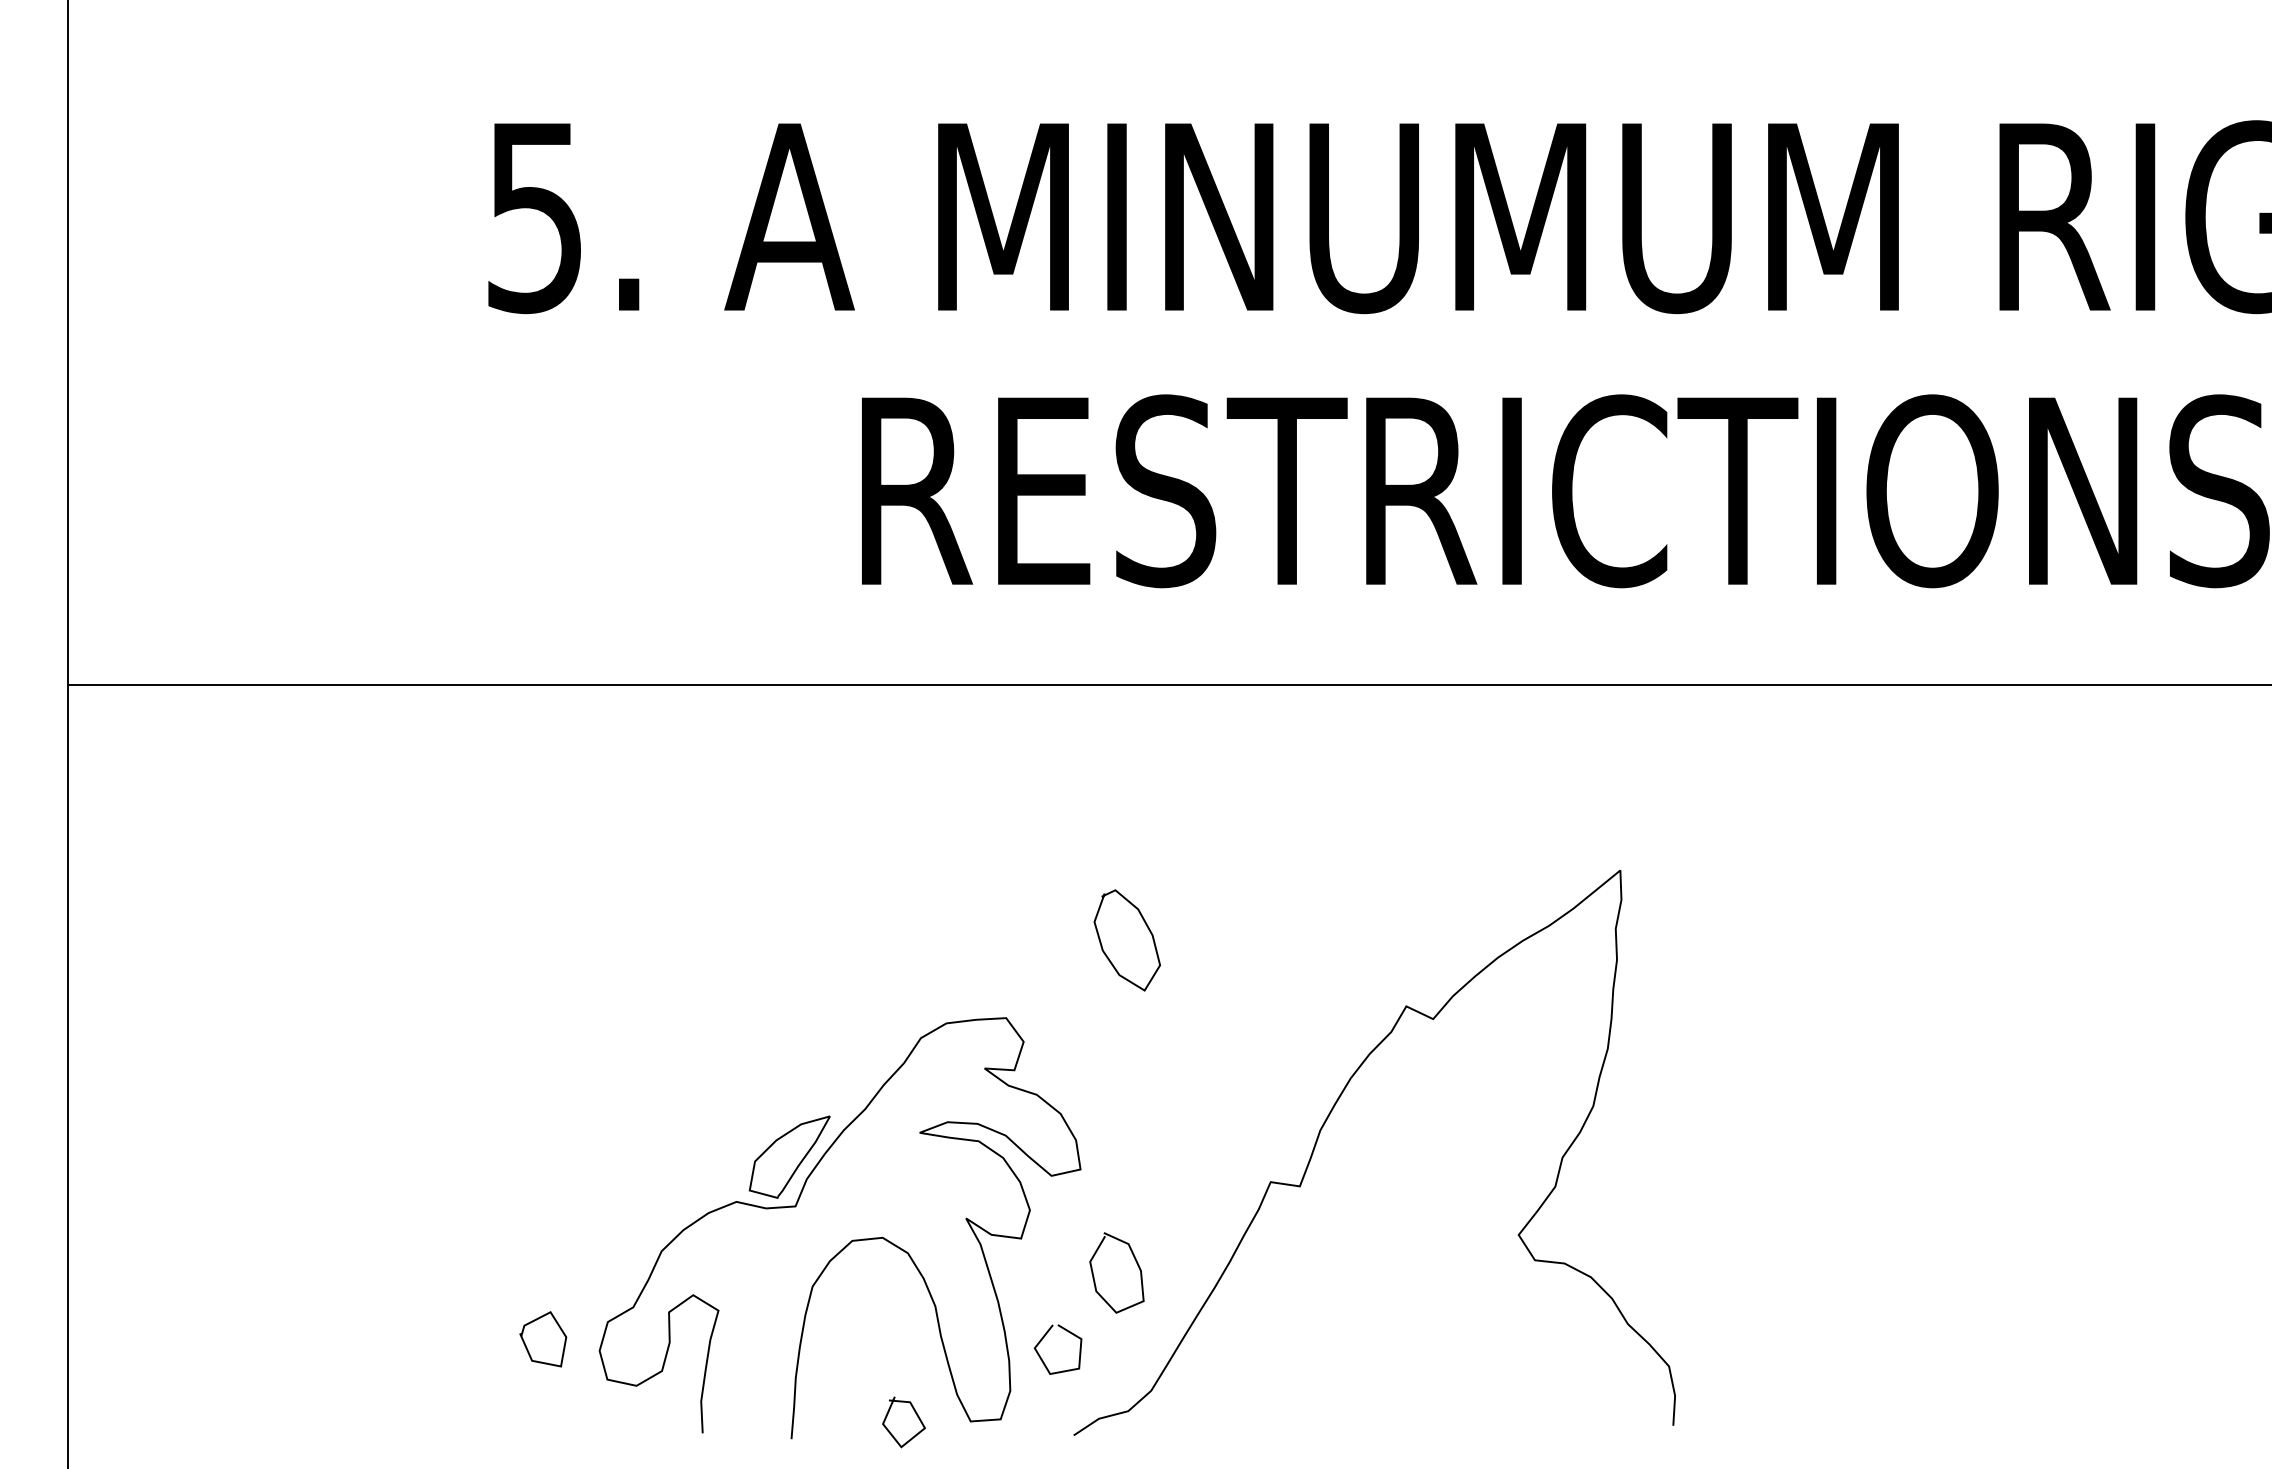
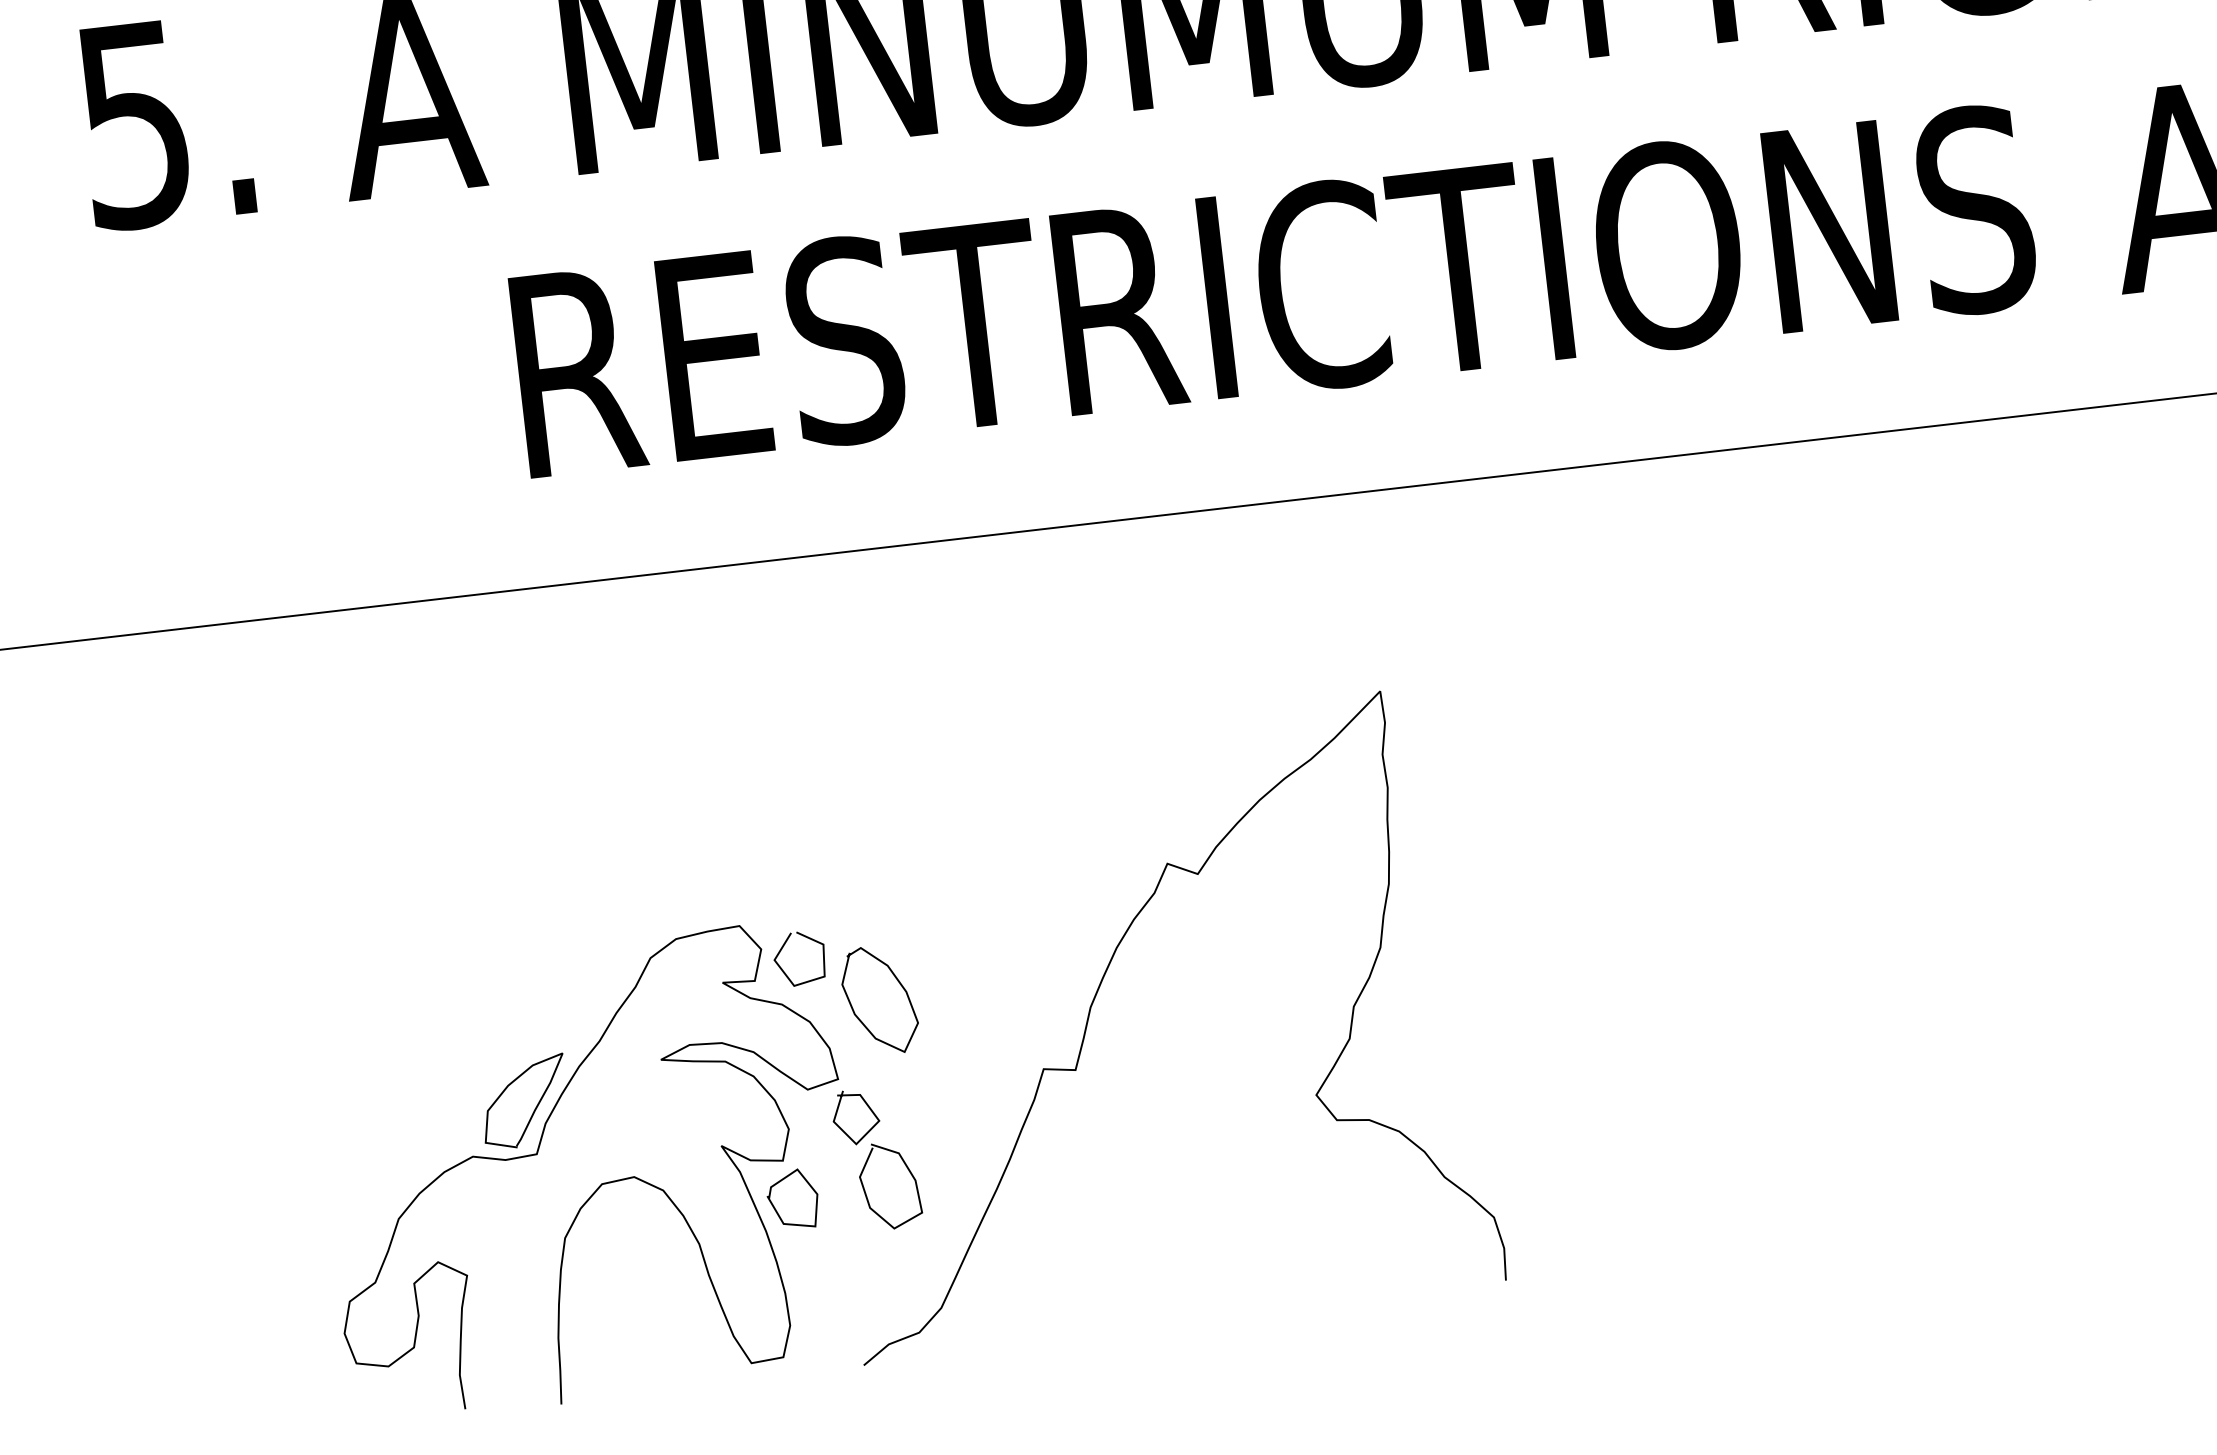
curve: (1148, 930) -> (901, 987), moved
curve: (1042, 1340) -> (781, 950), moved
curve: (527, 1347) -> (777, 1210), moved
curve: (916, 1415) -> (868, 1108), moved

